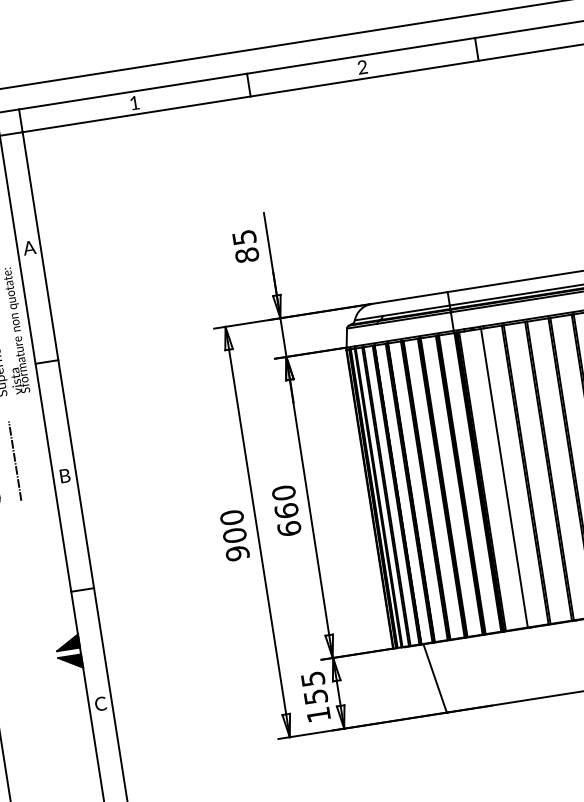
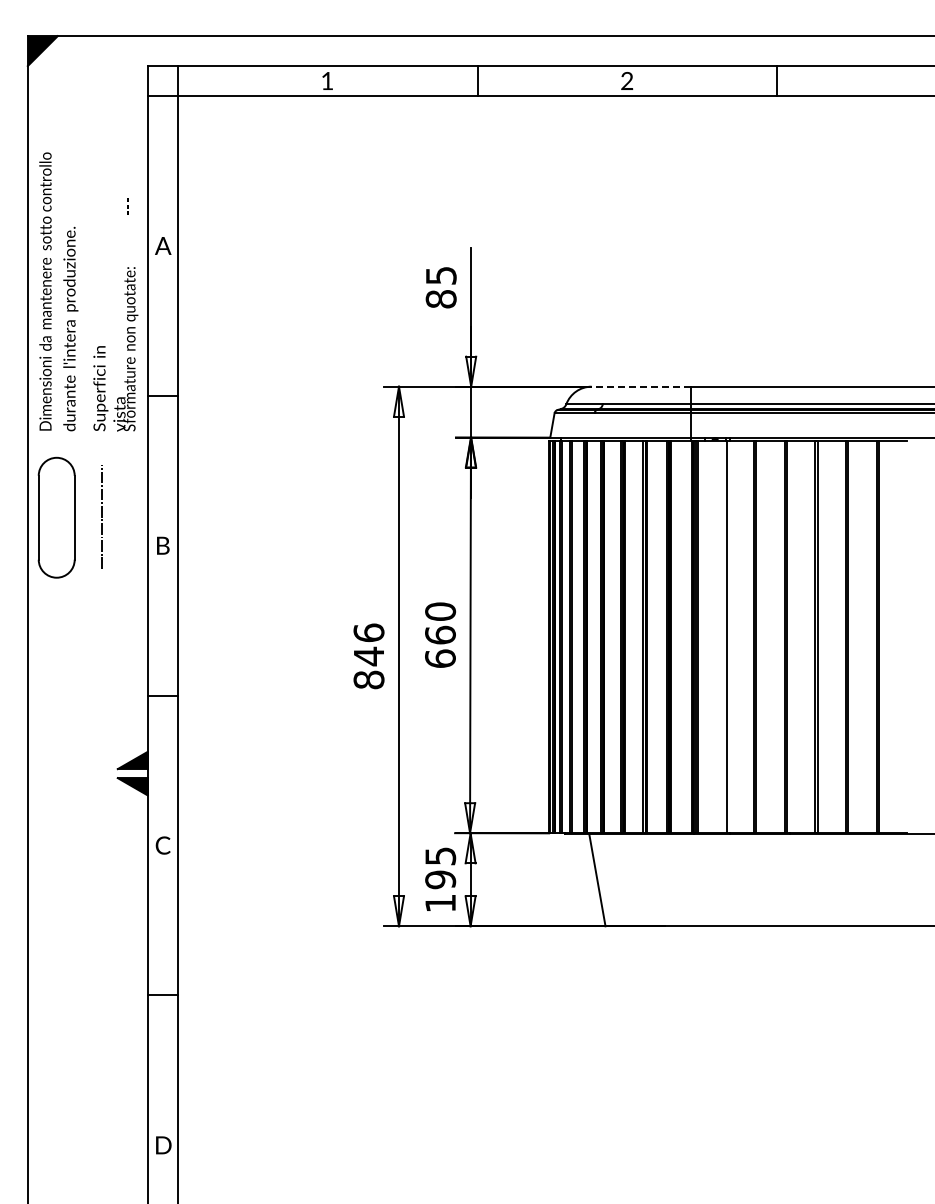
line: (409, 297) -> (641, 386), solid -> dashed
text: (234, 535) -> (368, 656), 900 -> 846
text: (315, 696) -> (440, 879), 155 -> 195

